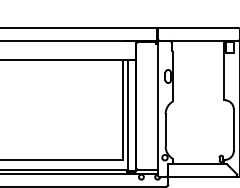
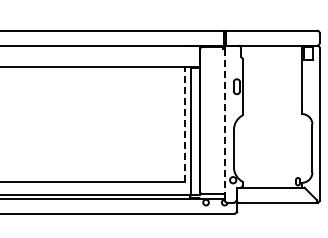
line: (157, 106) -> (224, 121), solid -> dashed
line: (122, 109) -> (184, 124), solid -> dashed

